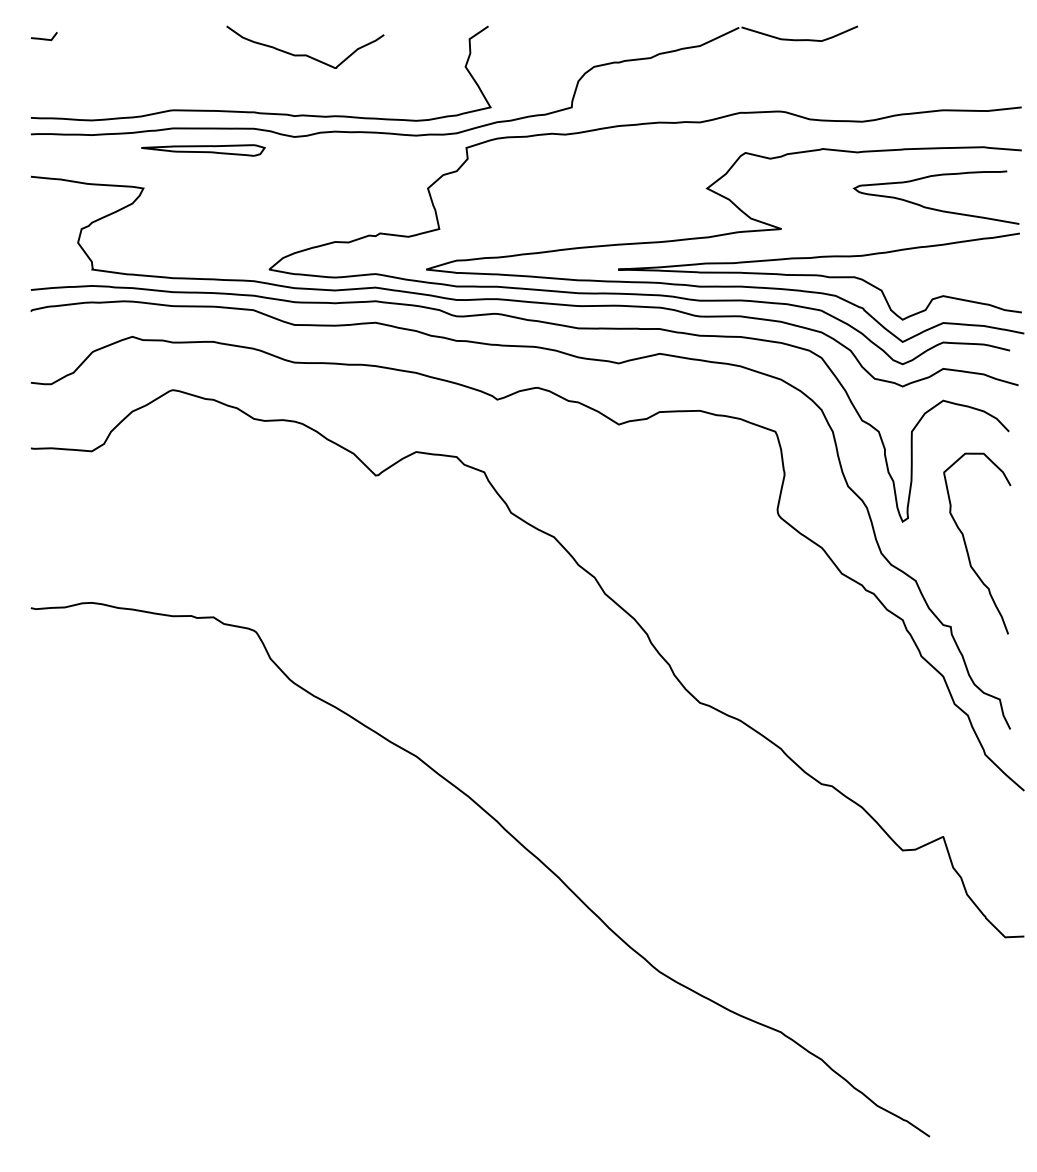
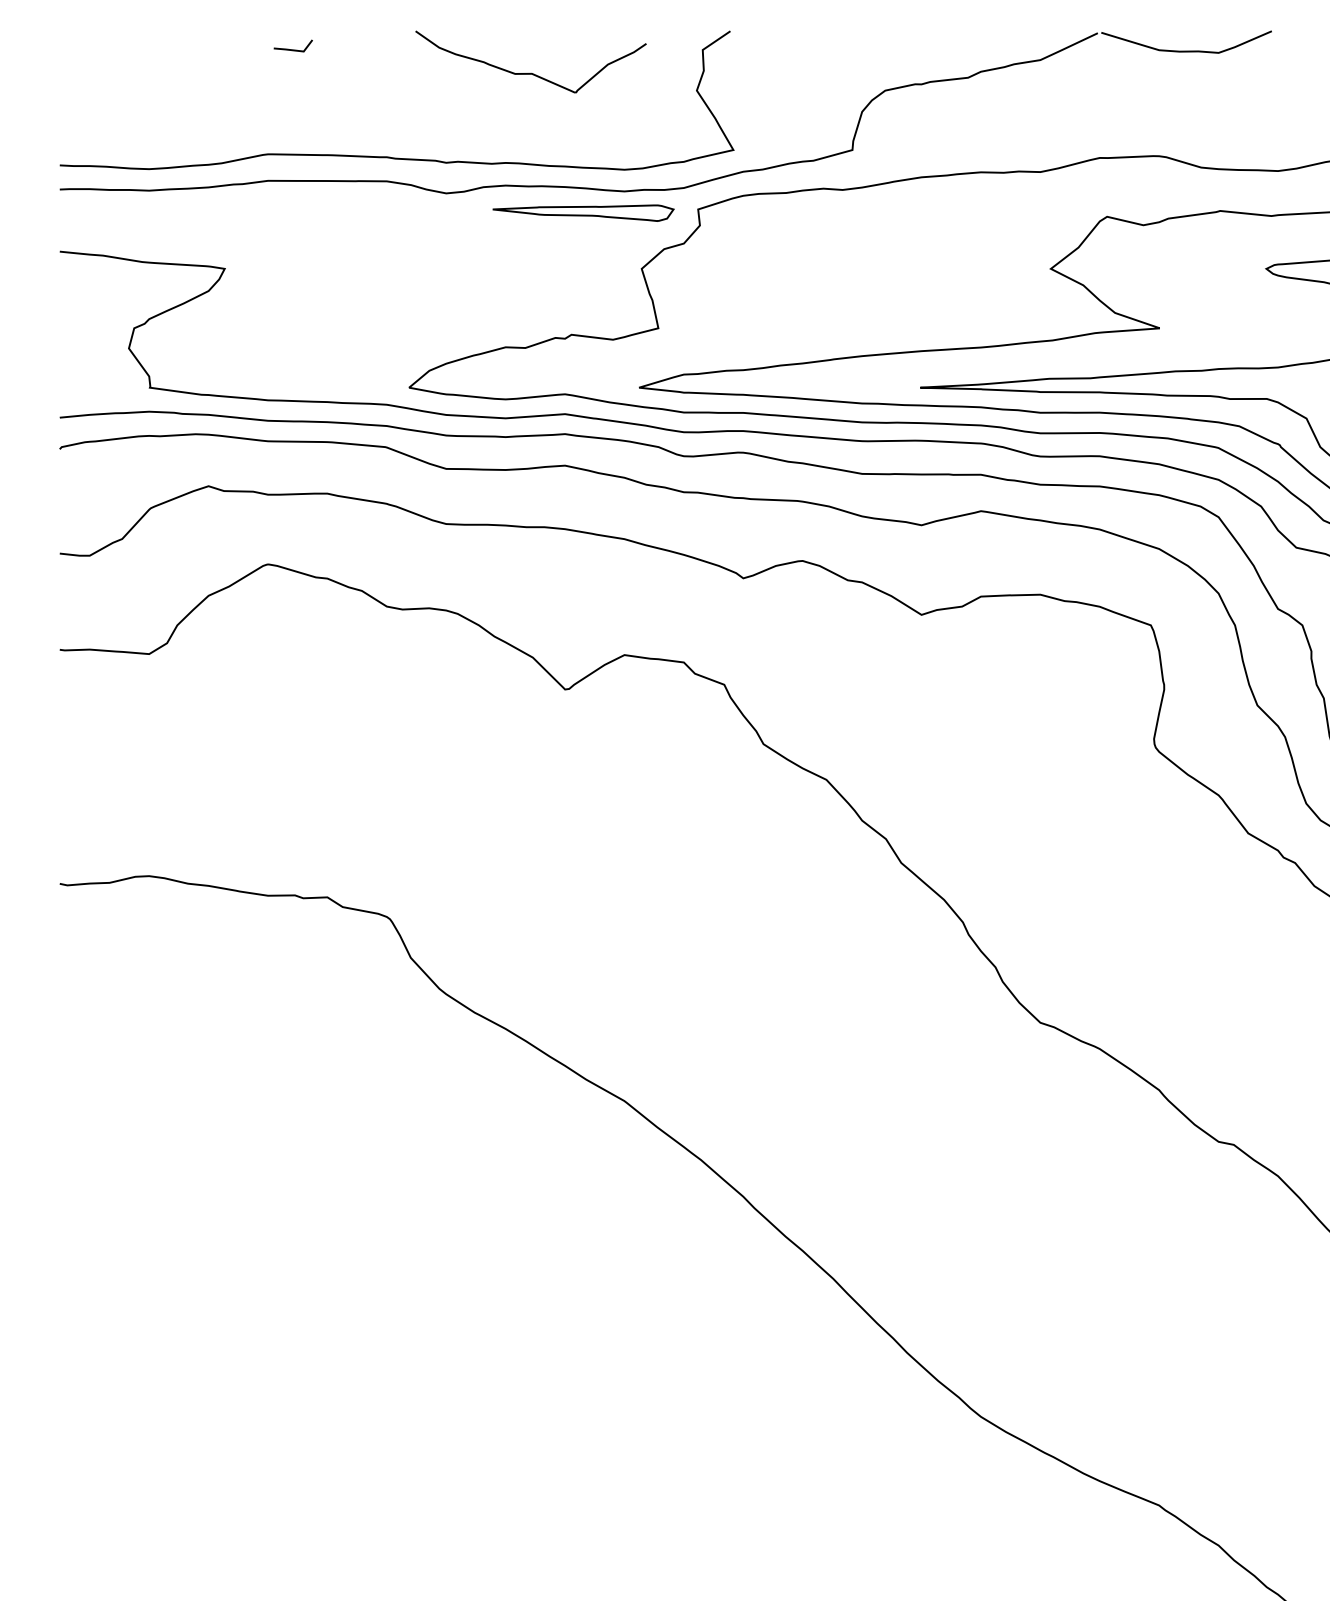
line: (43, 38) -> (292, 49), moved
curve: (305, 54) -> (531, 72), moved
part: (203, 150) -> (583, 213), moved

